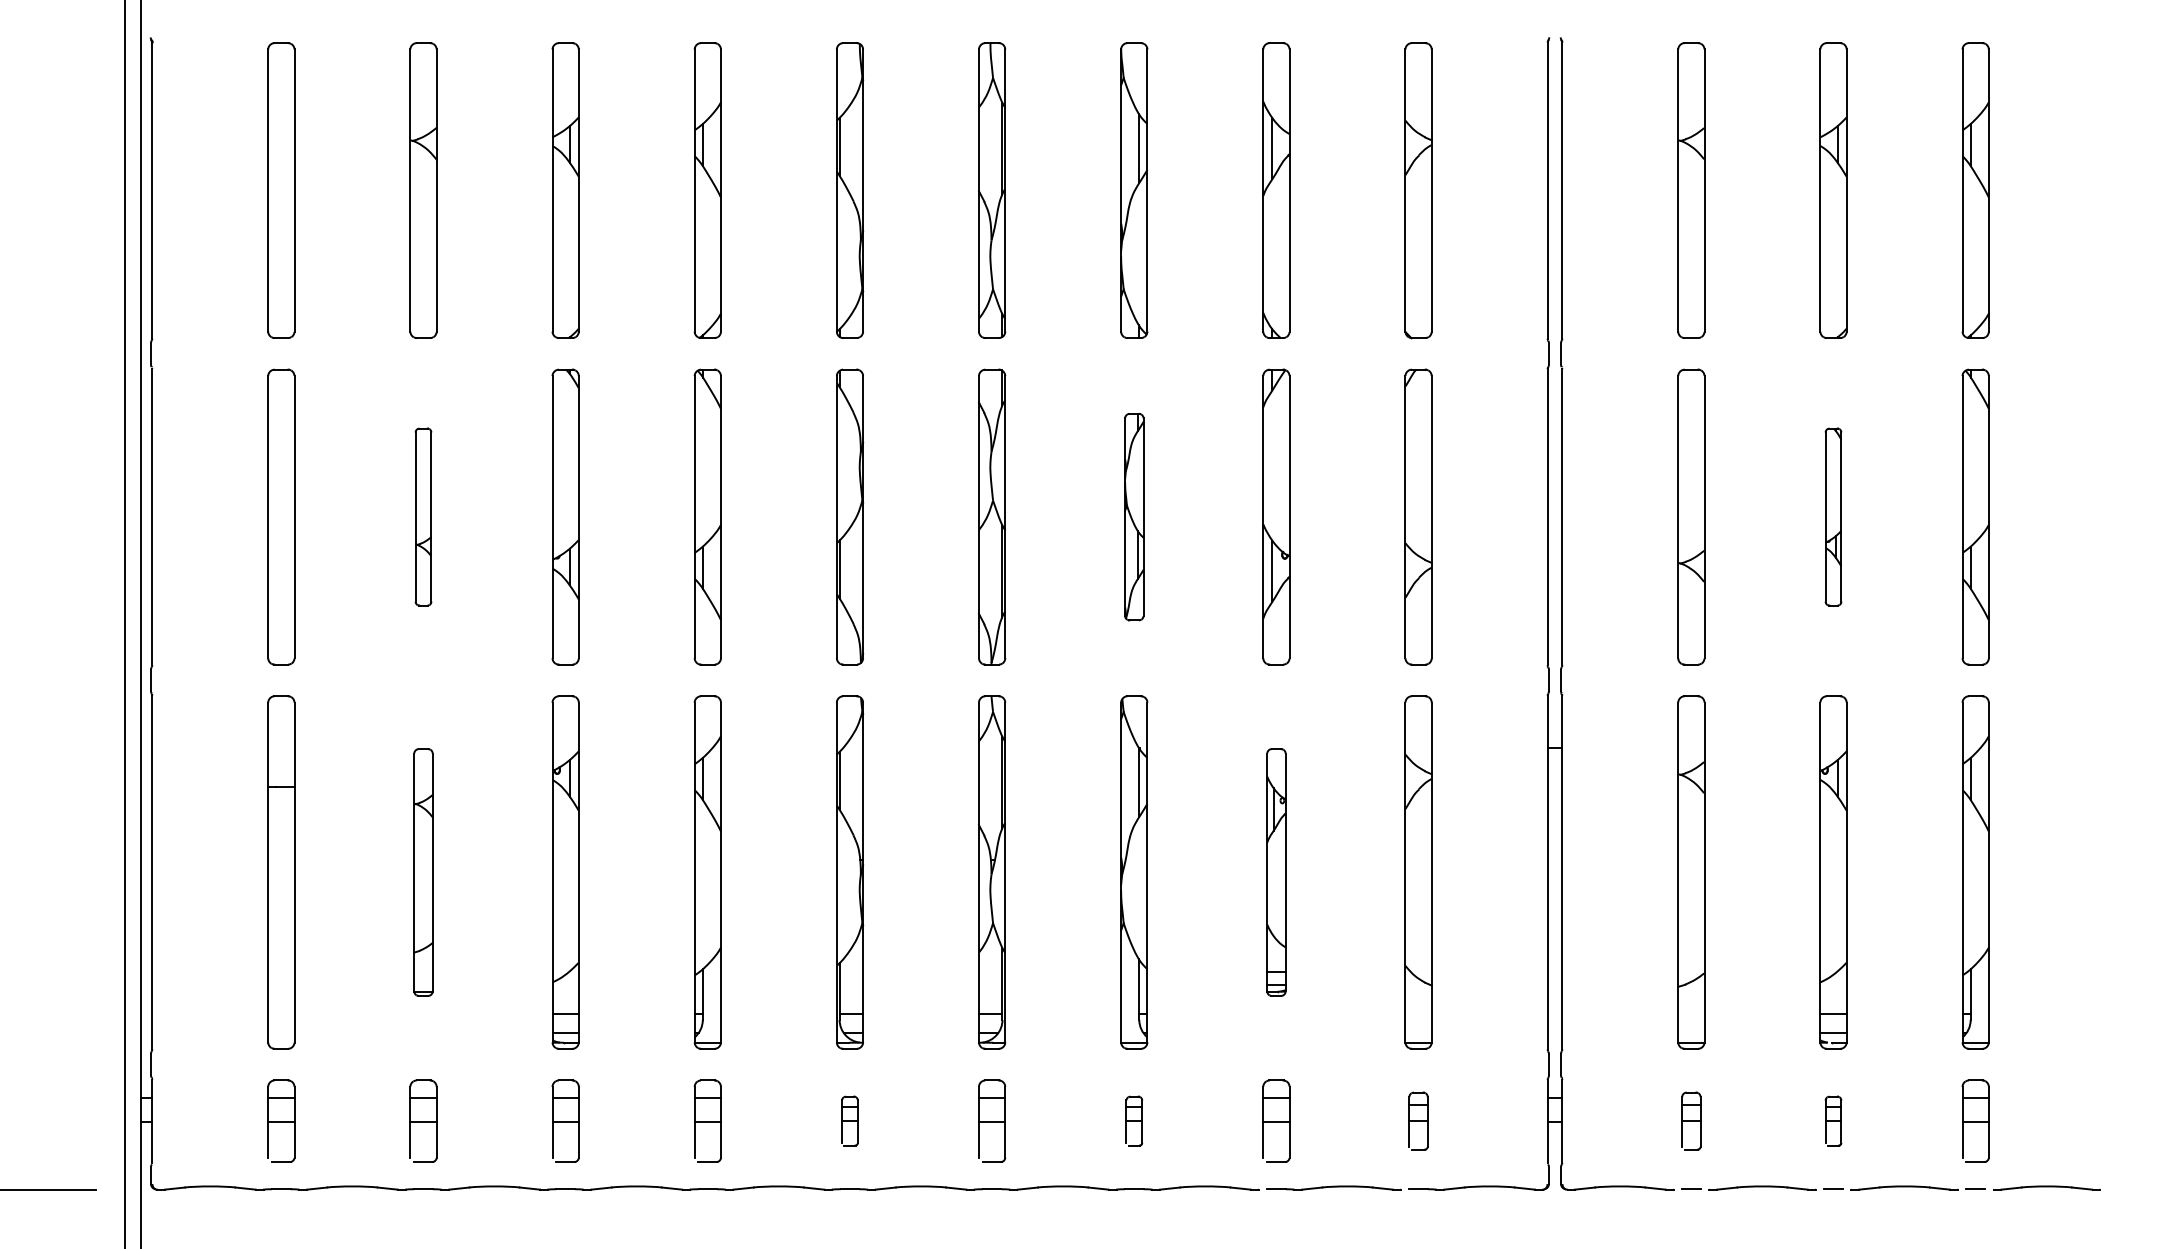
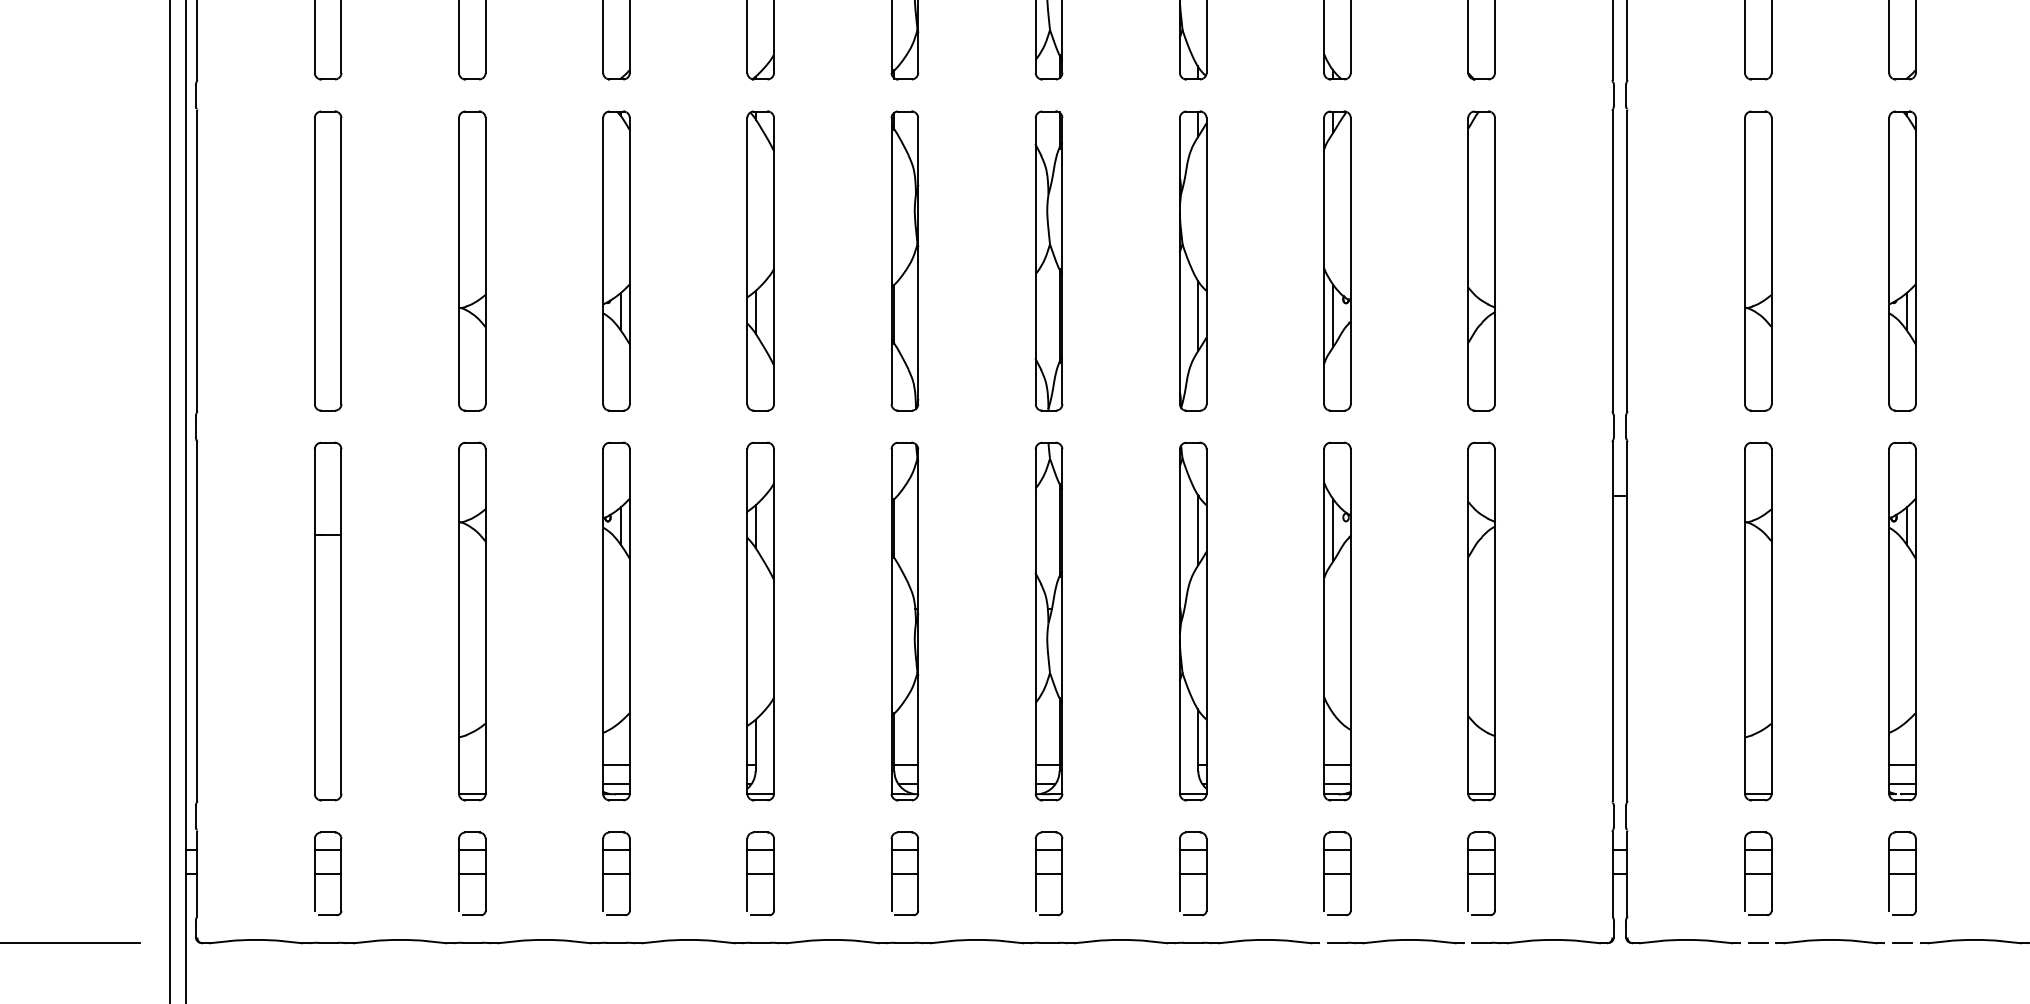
part: (423, 516) -> (472, 260), size x1.67
part: (1134, 516) -> (1193, 260), size x1.43
part: (1833, 516) -> (1902, 260), size x1.67
part: (423, 872) -> (472, 621), size x1.43
part: (1276, 872) -> (1337, 621), size x1.43
part: (849, 1120) -> (904, 873), size x1.67
part: (1134, 1120) -> (1193, 873), size x1.67
part: (1418, 1120) -> (1481, 873), size x1.43
part: (1691, 1120) -> (1758, 873), size x1.43
part: (1833, 1120) -> (1902, 873), size x1.67

